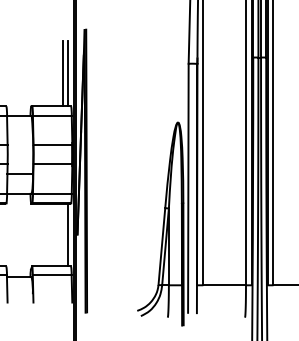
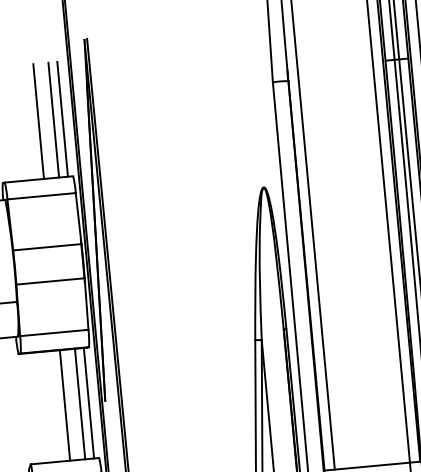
line: (54, 73) -> (38, 121), added
line: (54, 234) -> (64, 404), added
line: (63, 234) -> (80, 403), added

